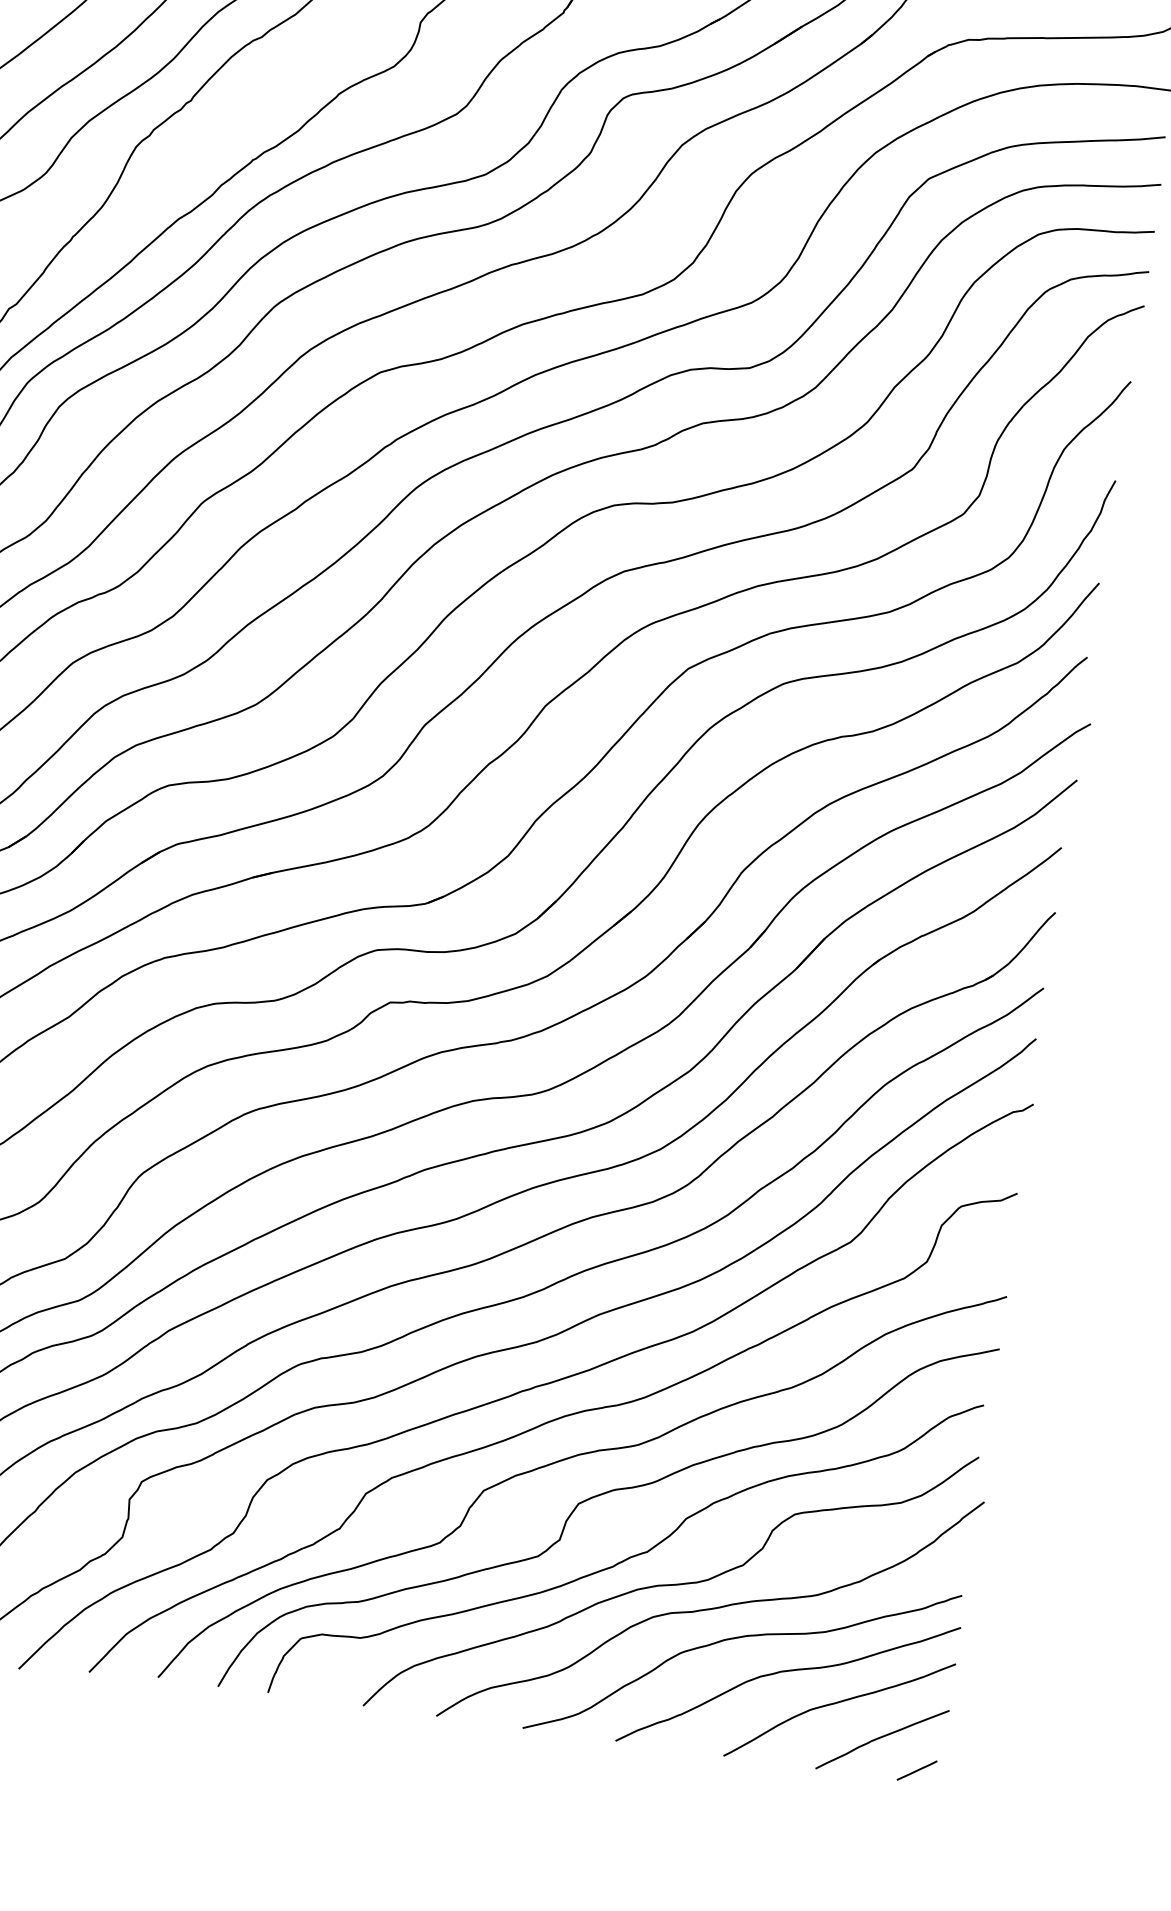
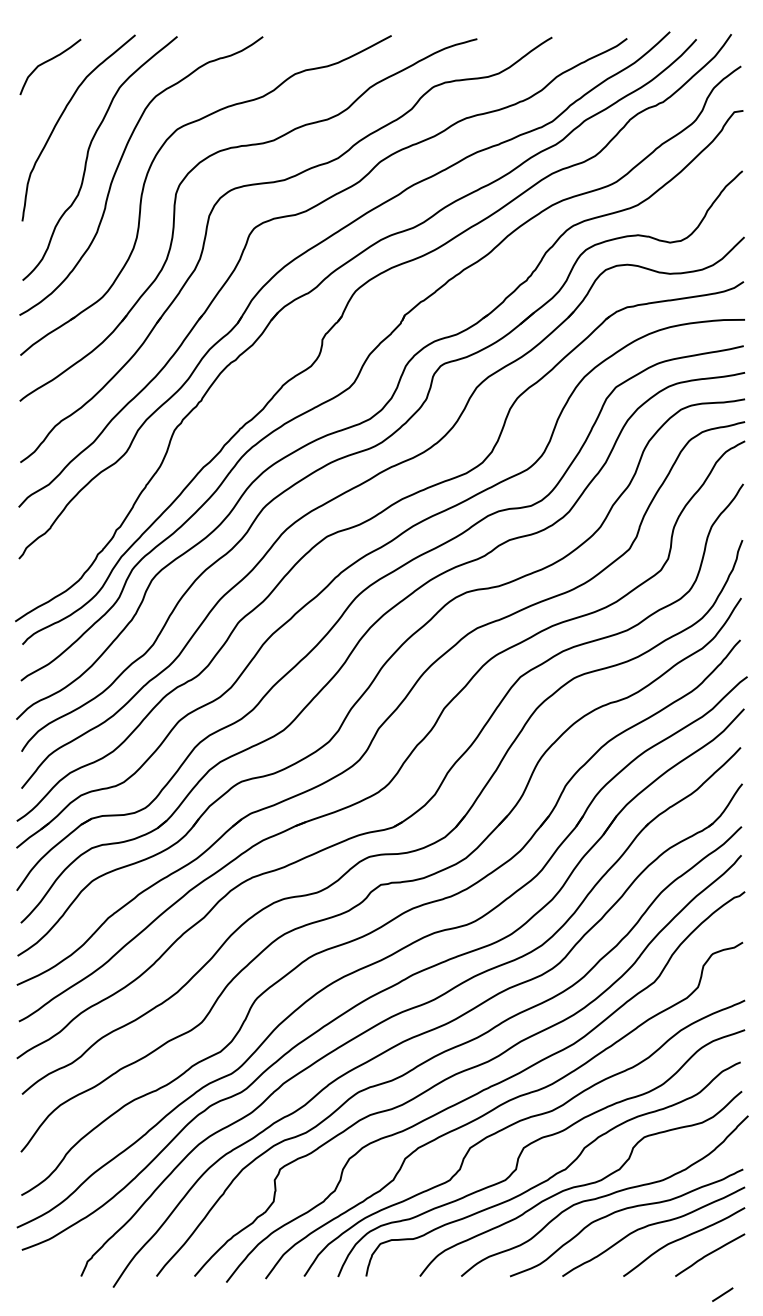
line: (916, 1770) -> (722, 1294), moved

